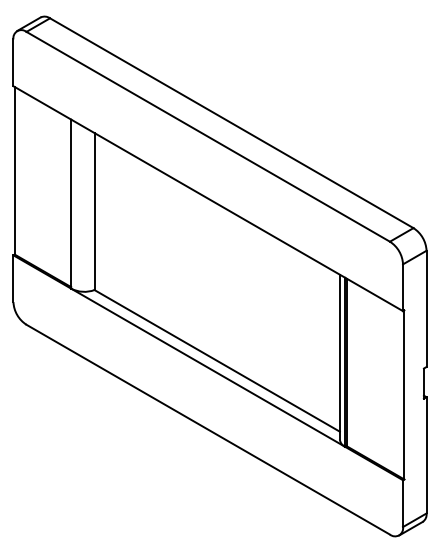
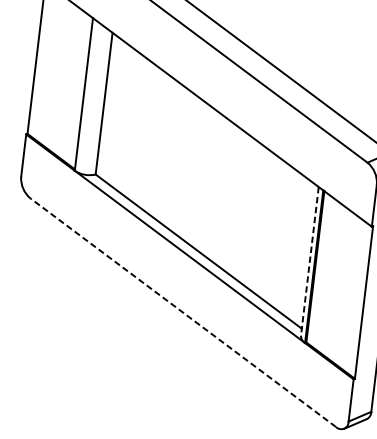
line: (339, 357) -> (309, 261), solid -> dashed
line: (208, 429) -> (183, 312), solid -> dashed

